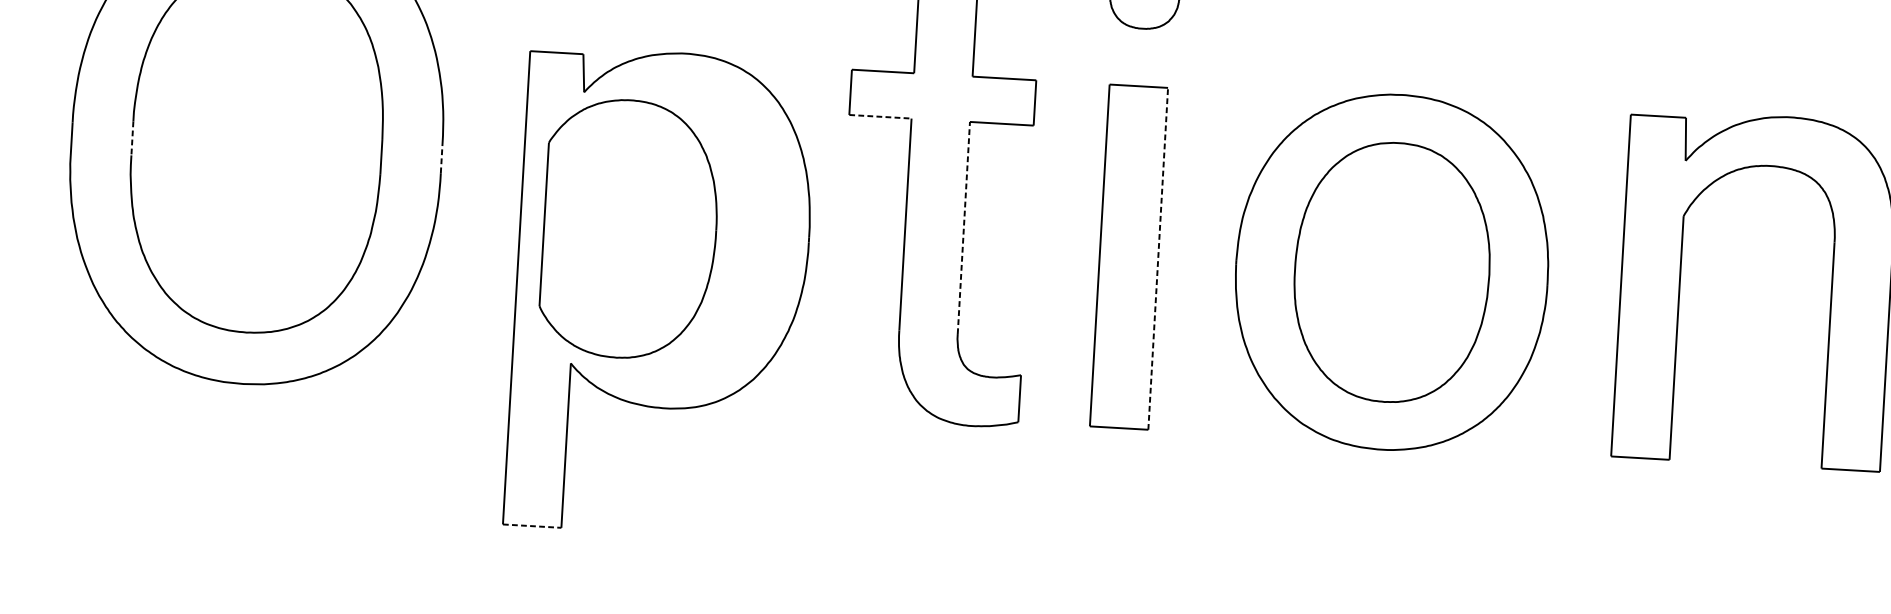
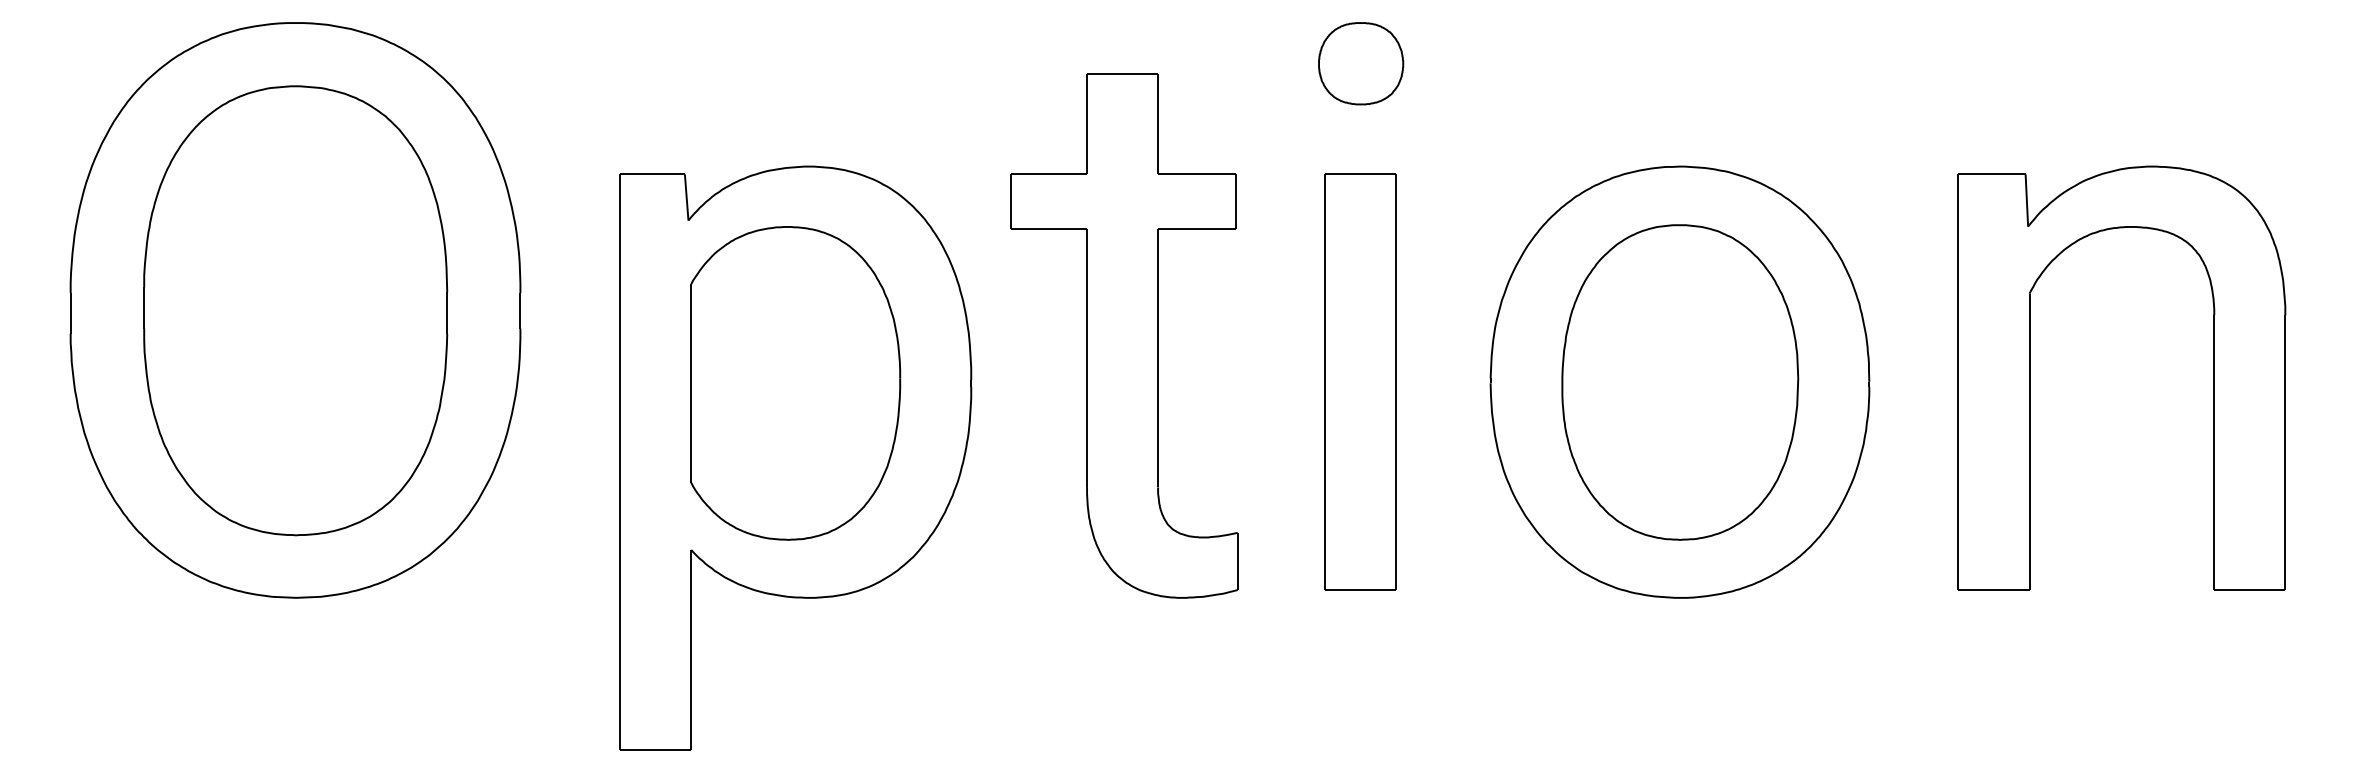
line: (880, 116) -> (1049, 229), dashed -> solid
line: (132, 138) -> (144, 307), dashed -> solid
line: (441, 158) -> (520, 310), dashed -> solid
line: (964, 228) -> (1158, 358), dashed -> solid
part: (629, 229) -> (795, 383), moved
line: (1157, 259) -> (1395, 382), dashed -> solid
line: (531, 525) -> (655, 749), dashed -> solid

